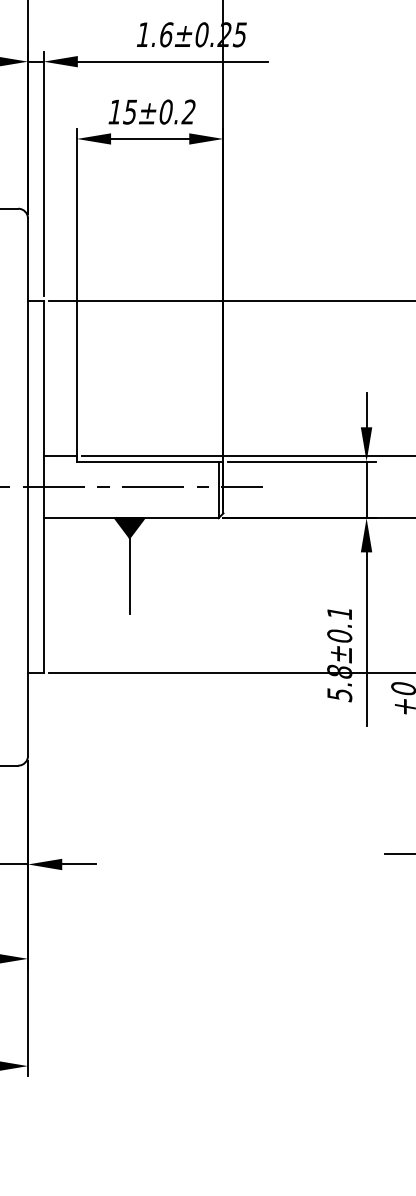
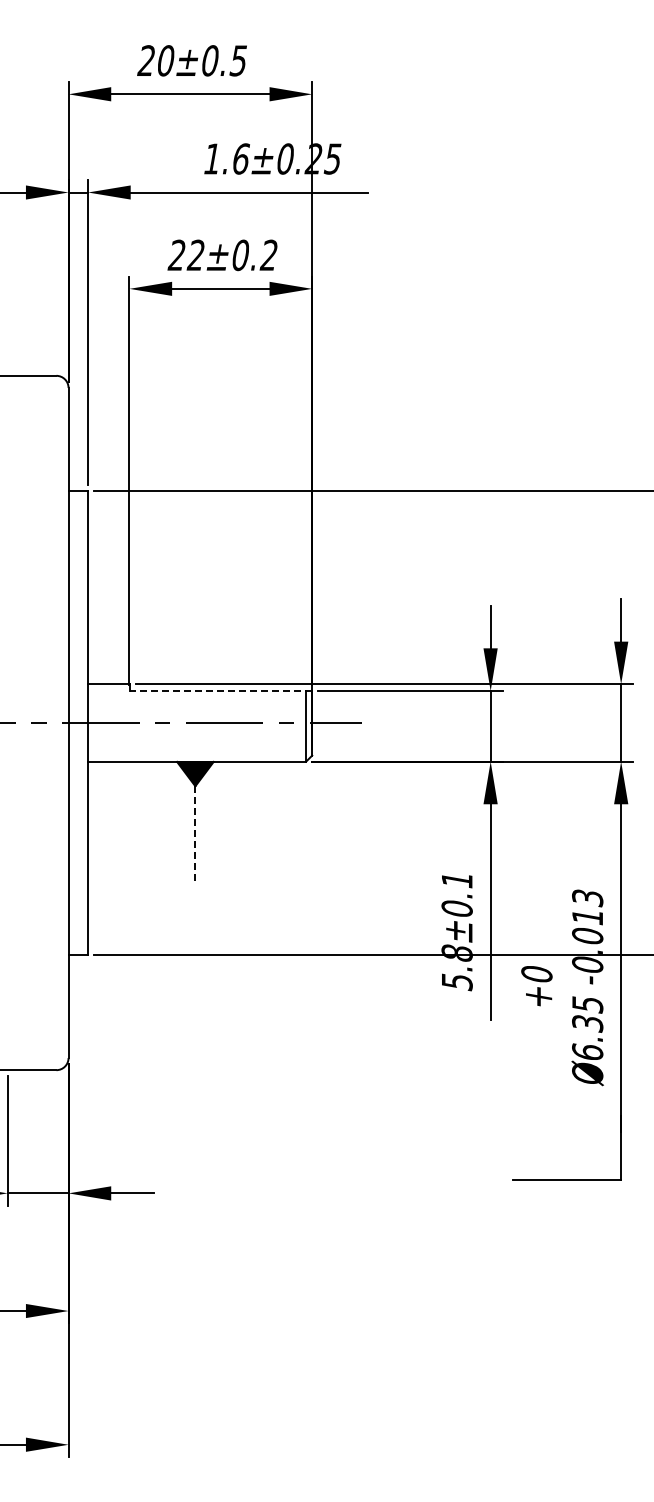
text: (121, 112) -> (185, 255), 15±0.2 -> 22±0.2
line: (149, 461) -> (220, 691), solid -> dashed
line: (129, 576) -> (195, 834), solid -> dashed

